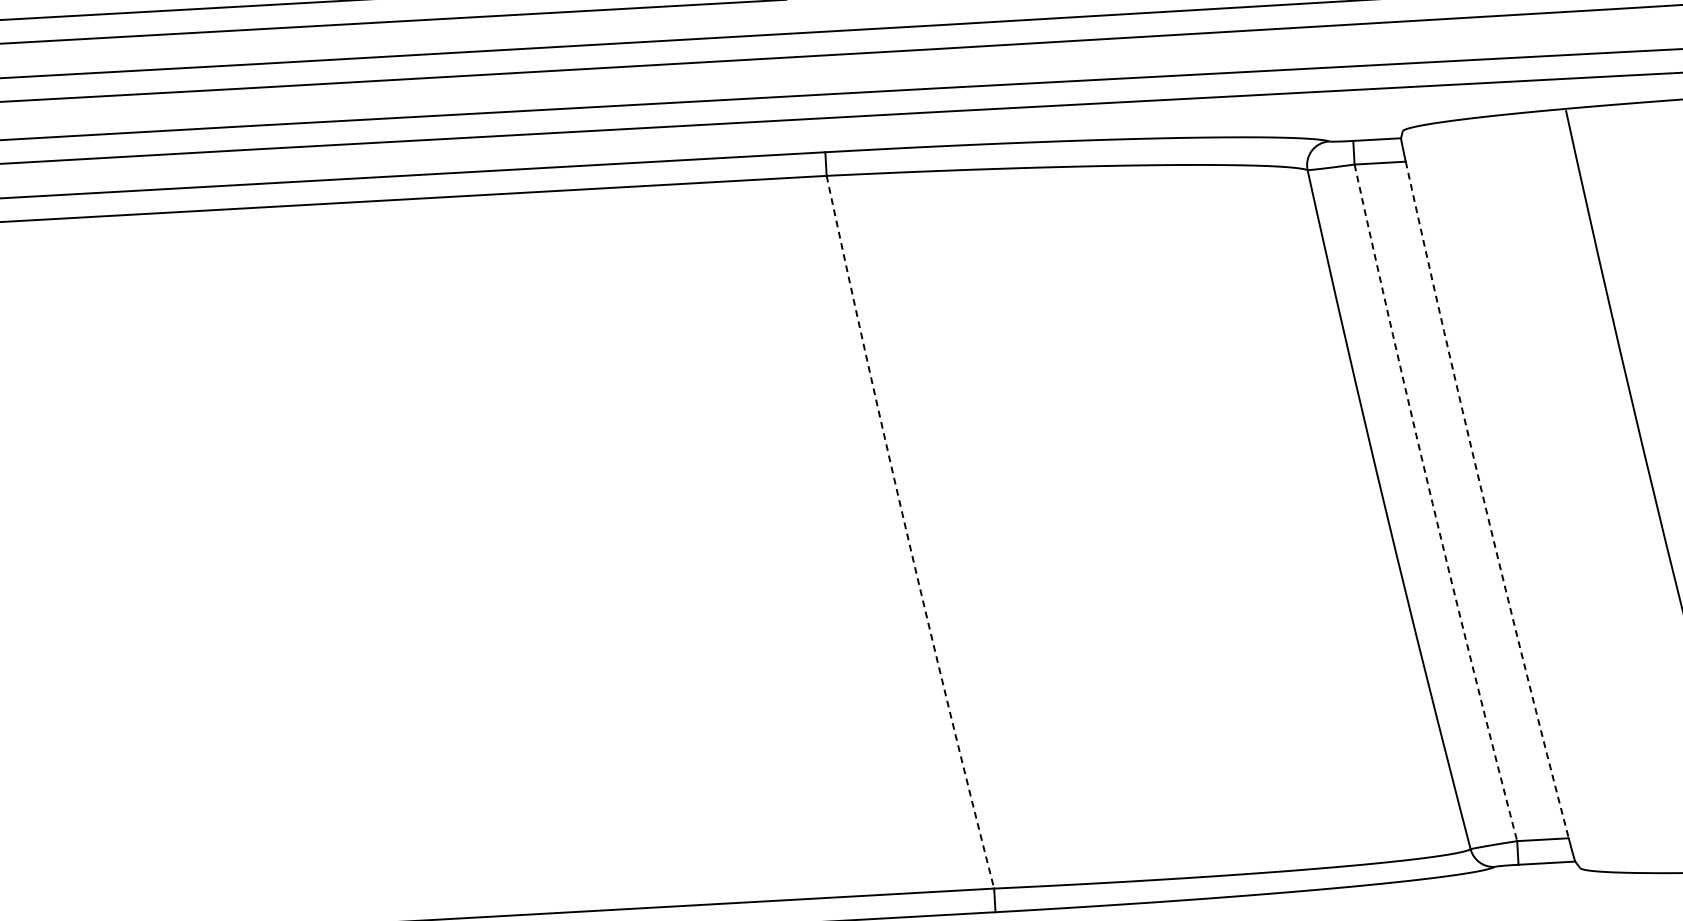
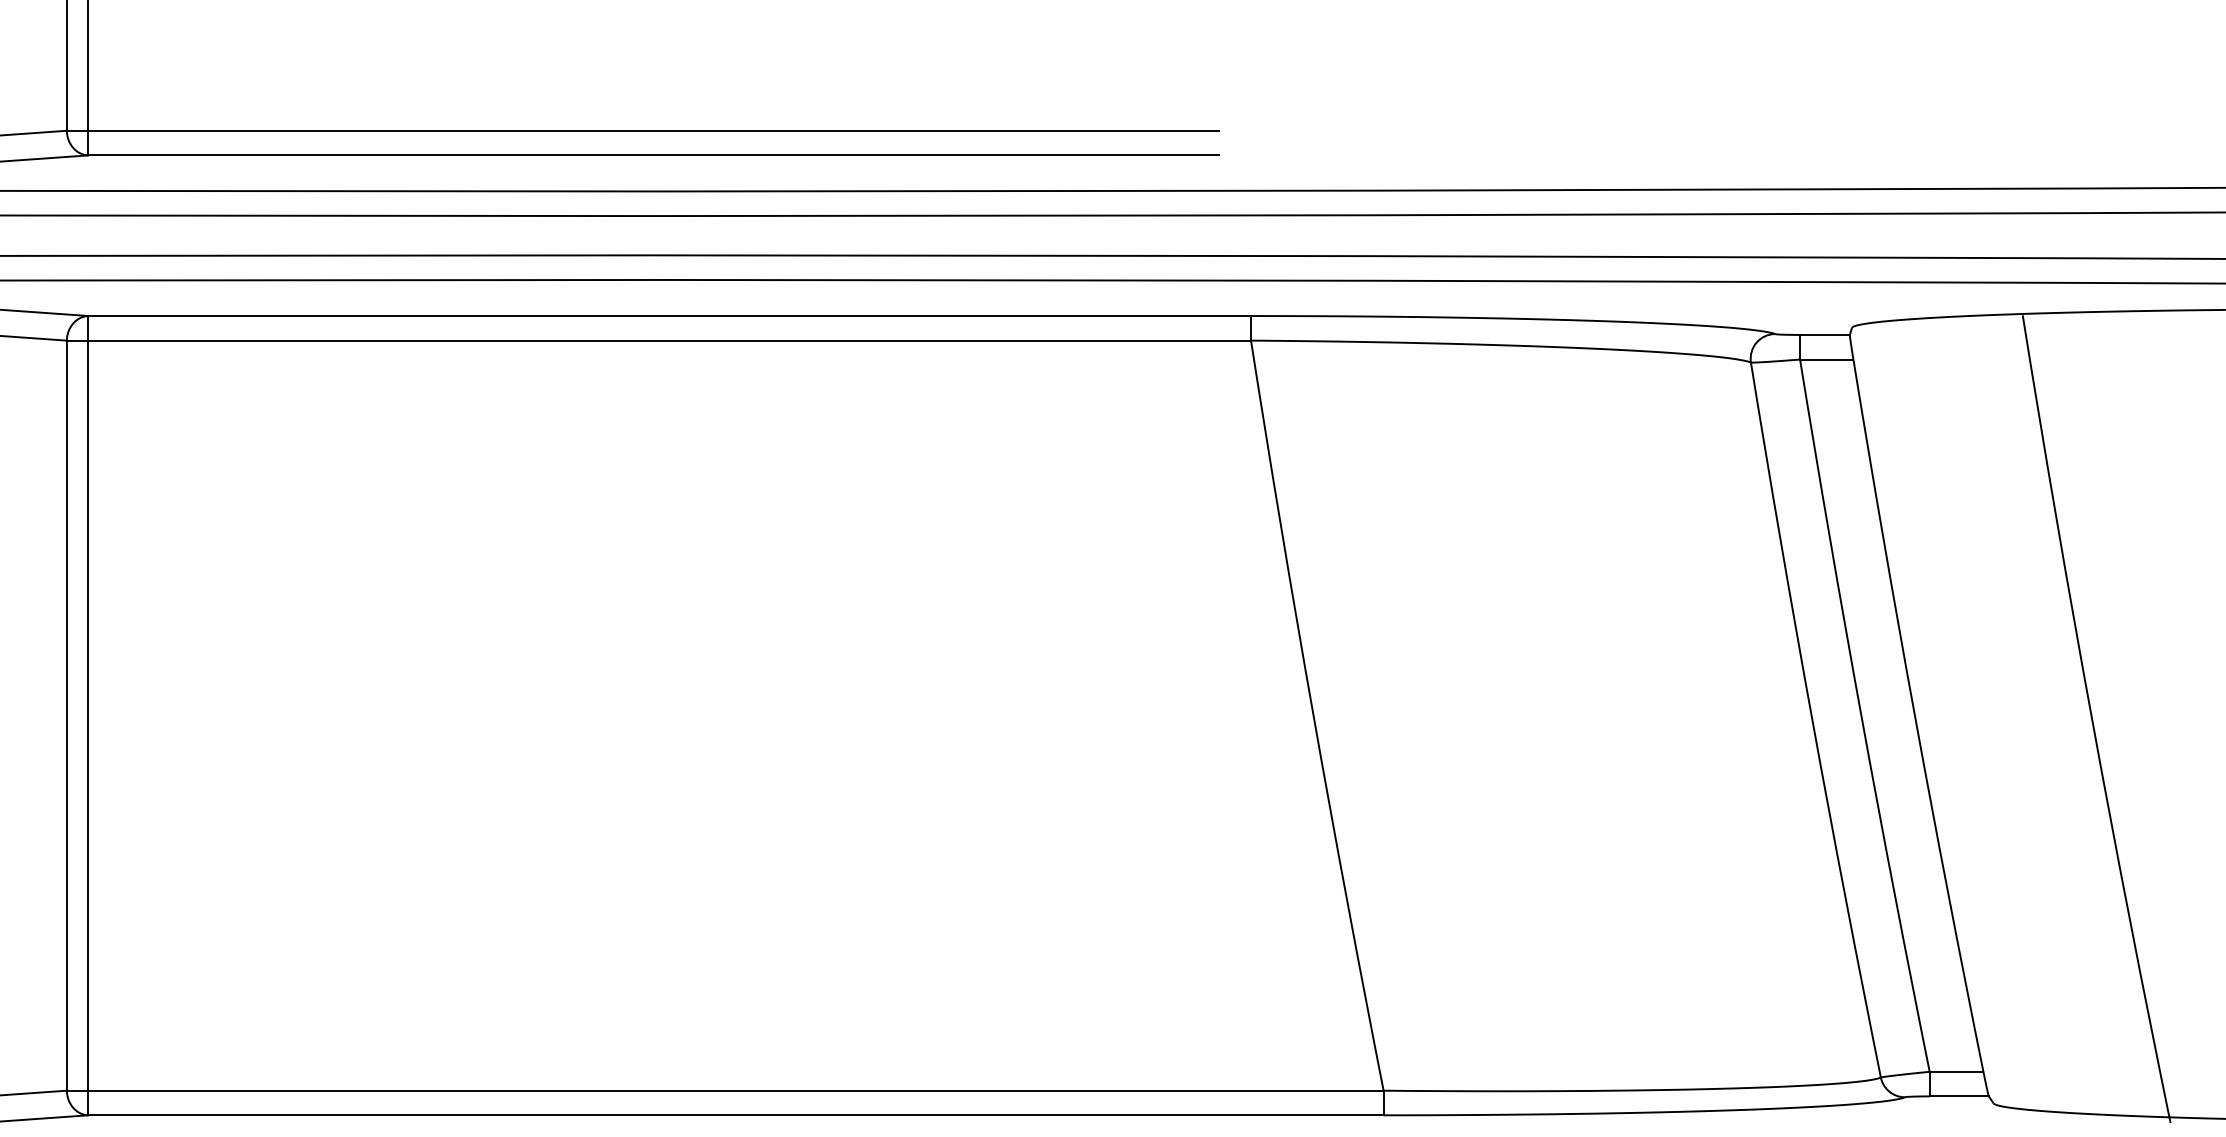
arc: (1484, 500) -> (1915, 716), dashed -> solid
arc: (1432, 503) -> (1861, 716), dashed -> solid
arc: (906, 533) -> (1313, 716), dashed -> solid

